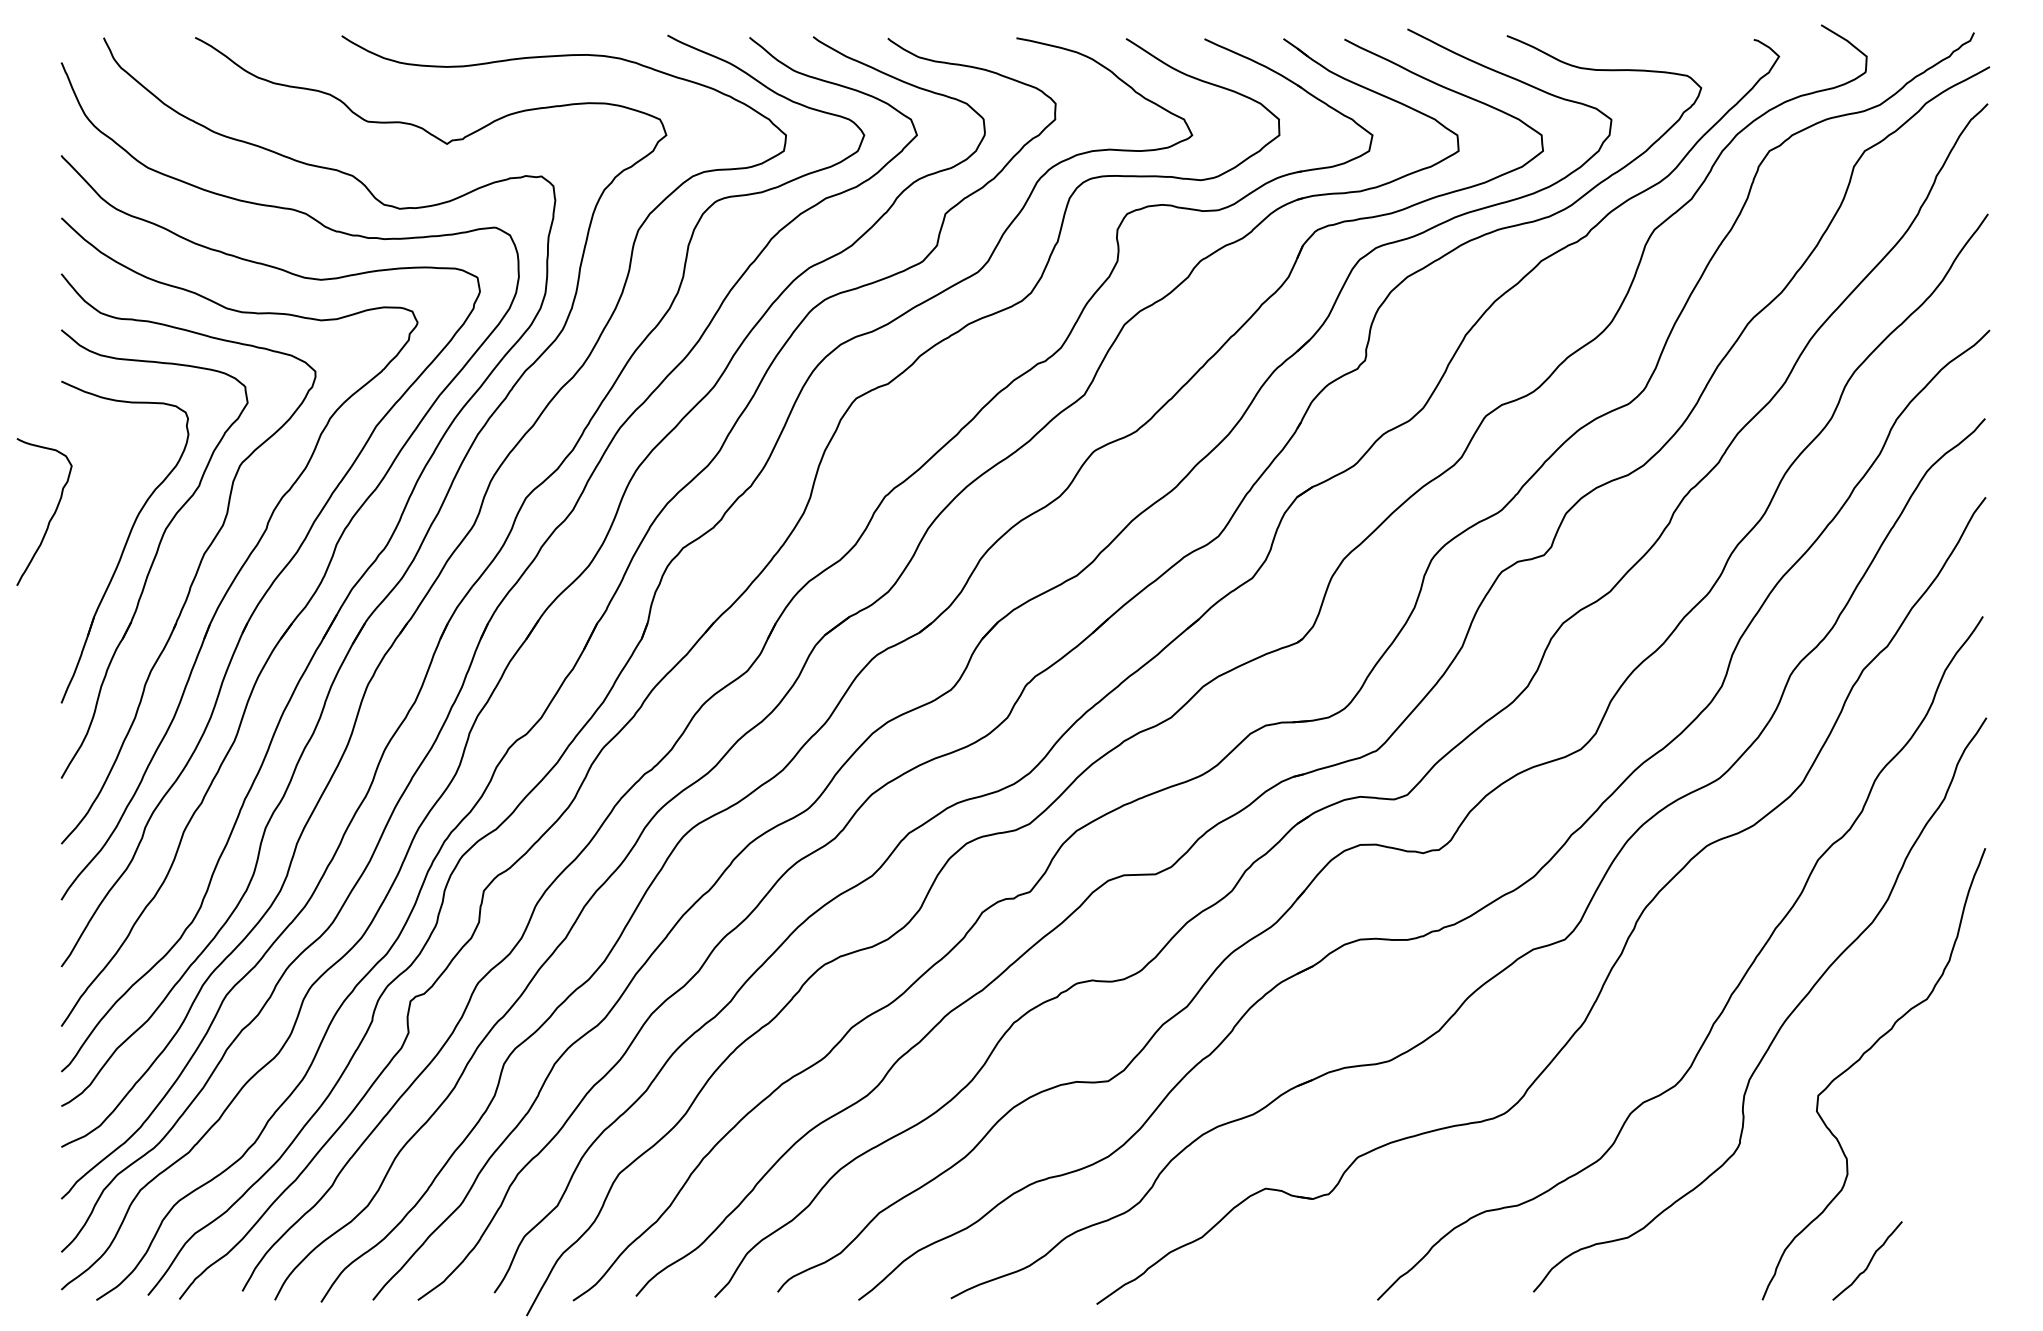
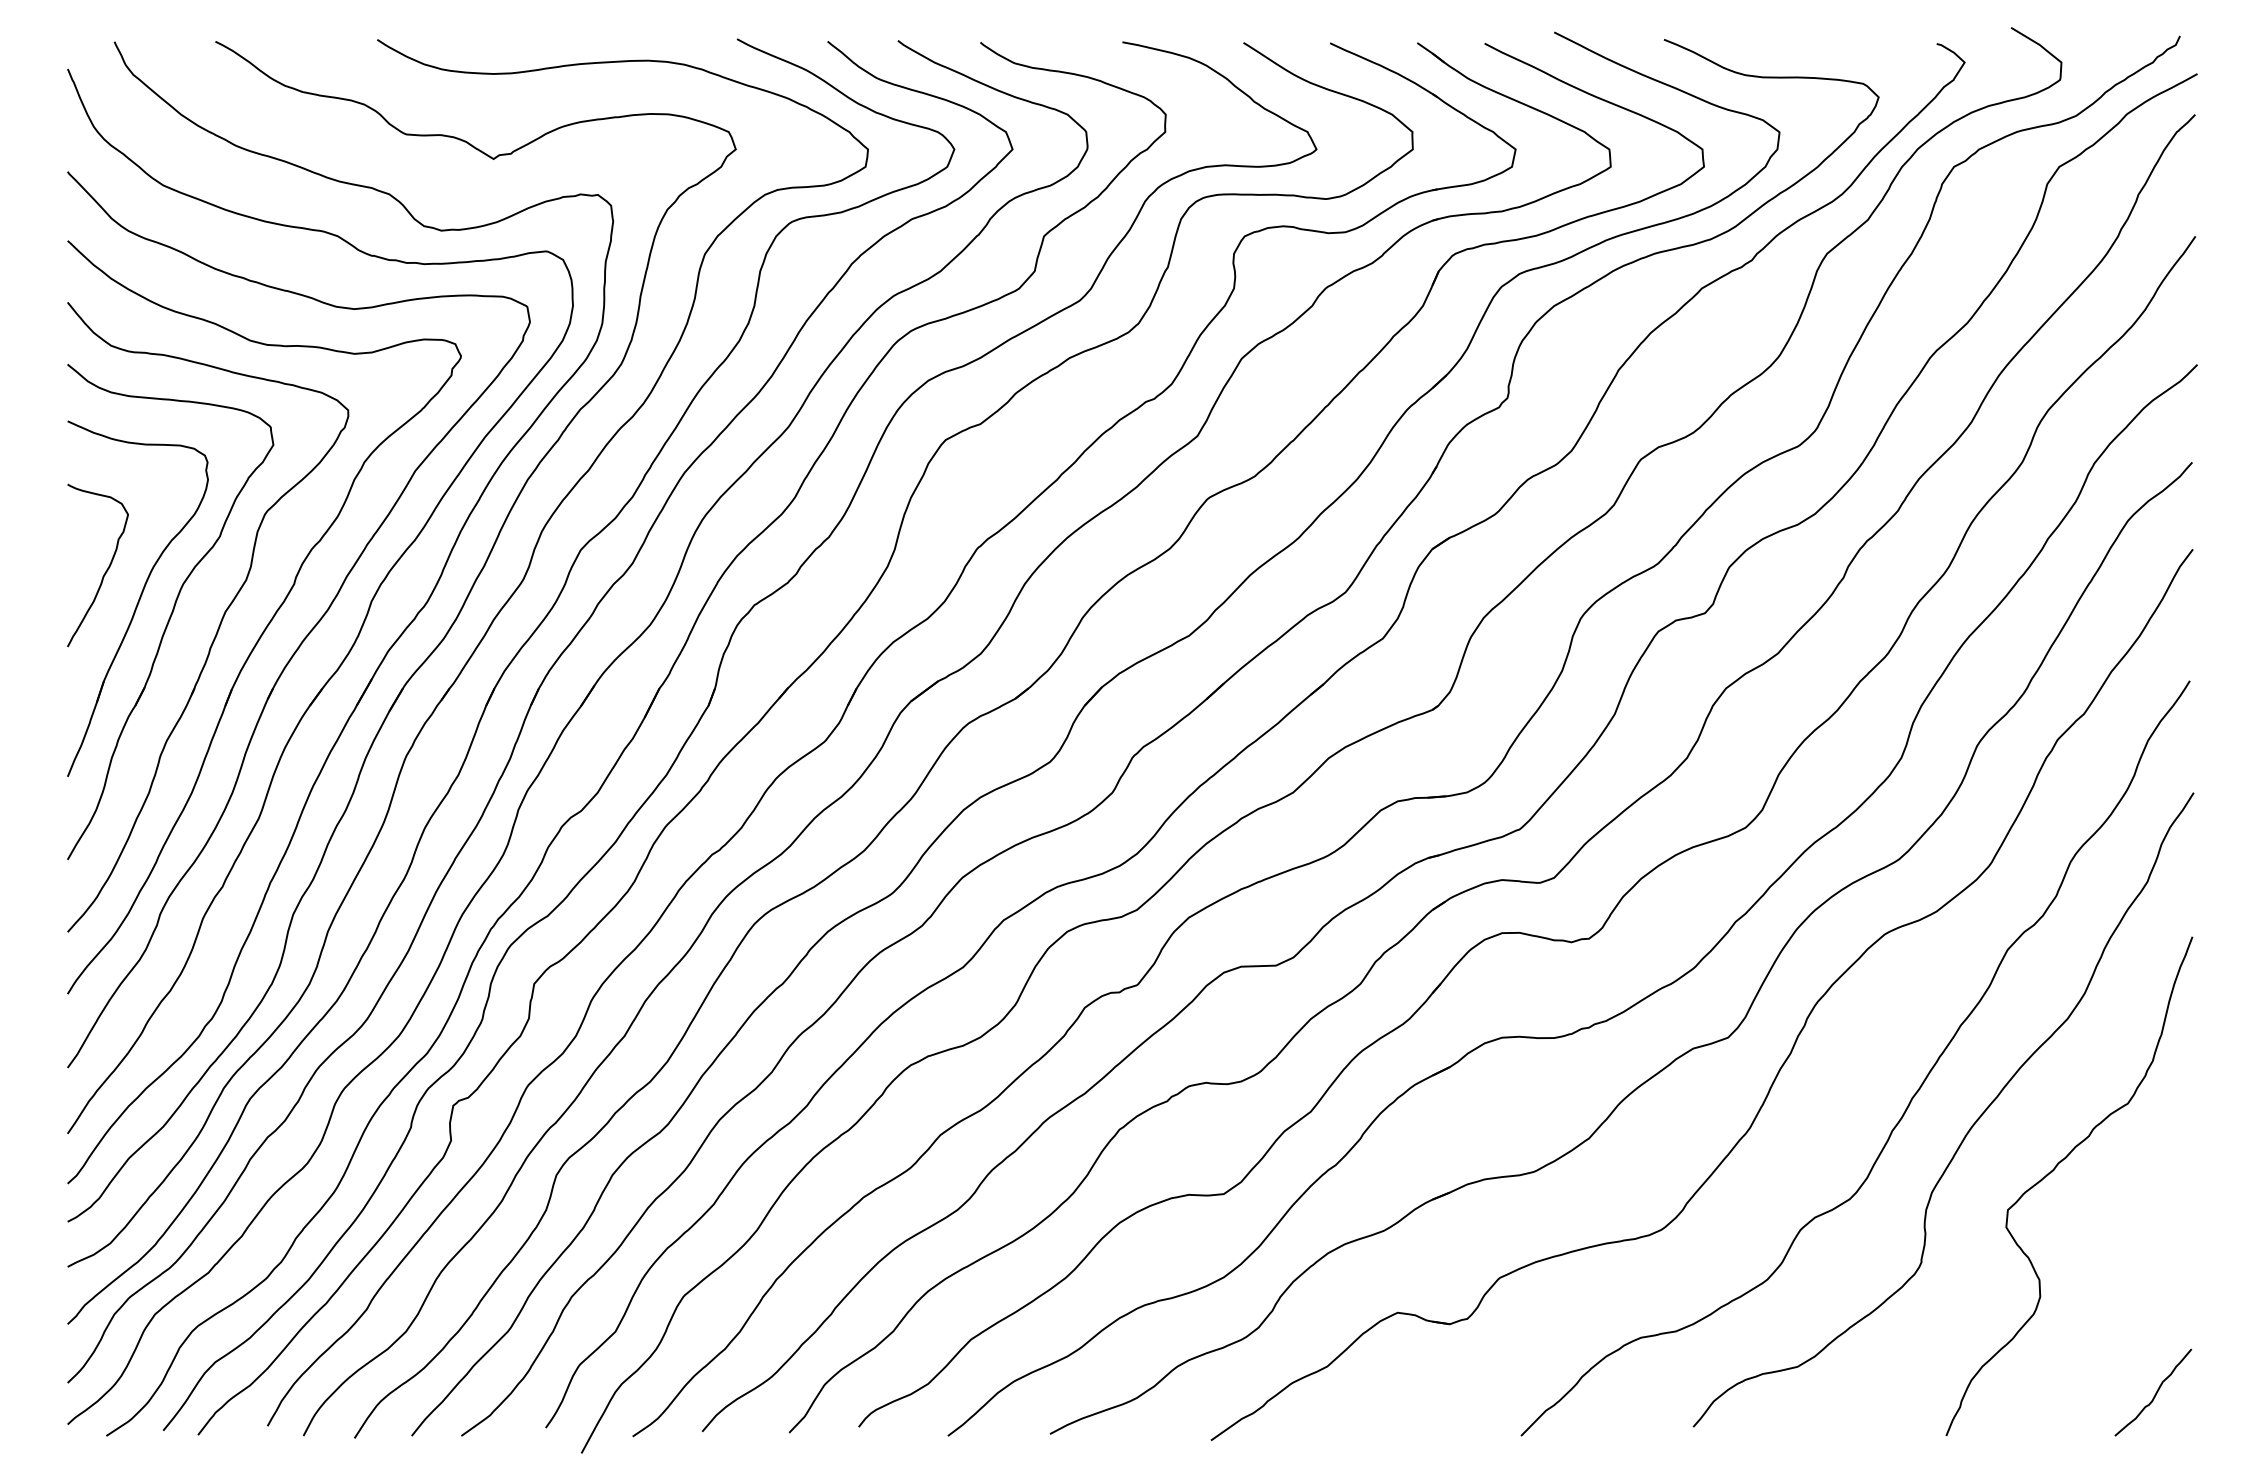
curve: (52, 515) -> (106, 569), moved
curve: (1869, 1260) -> (2155, 1392), moved

